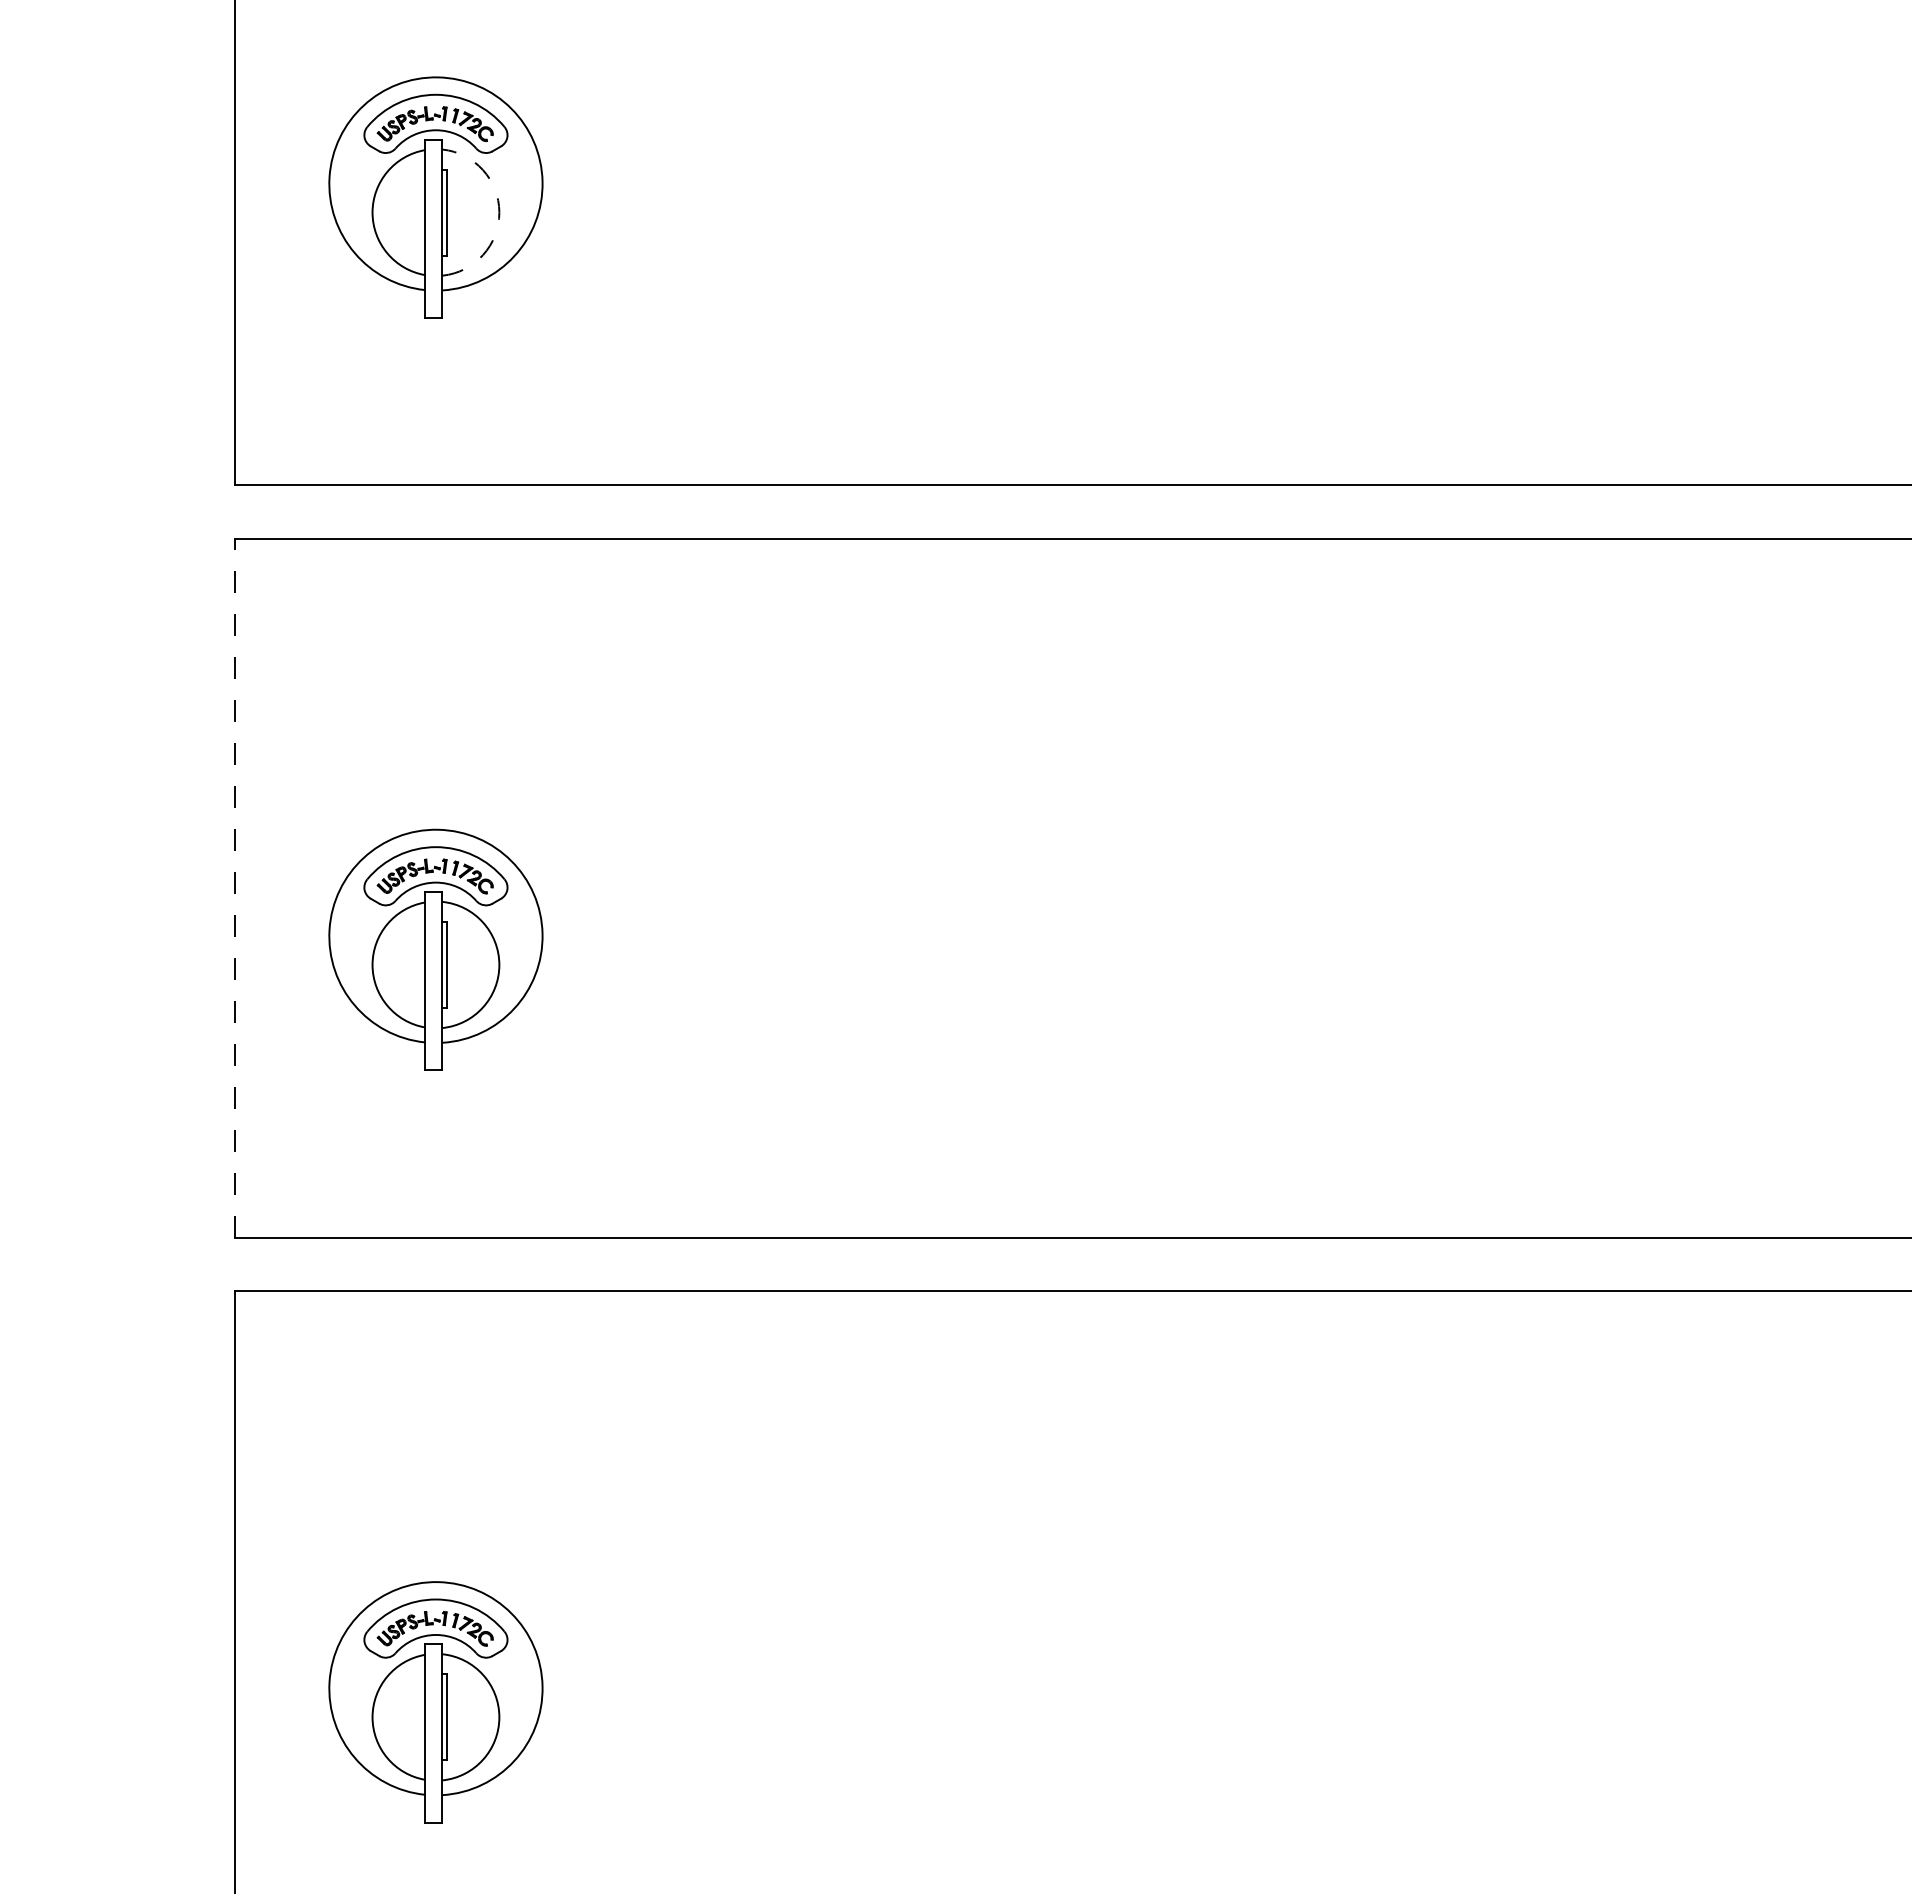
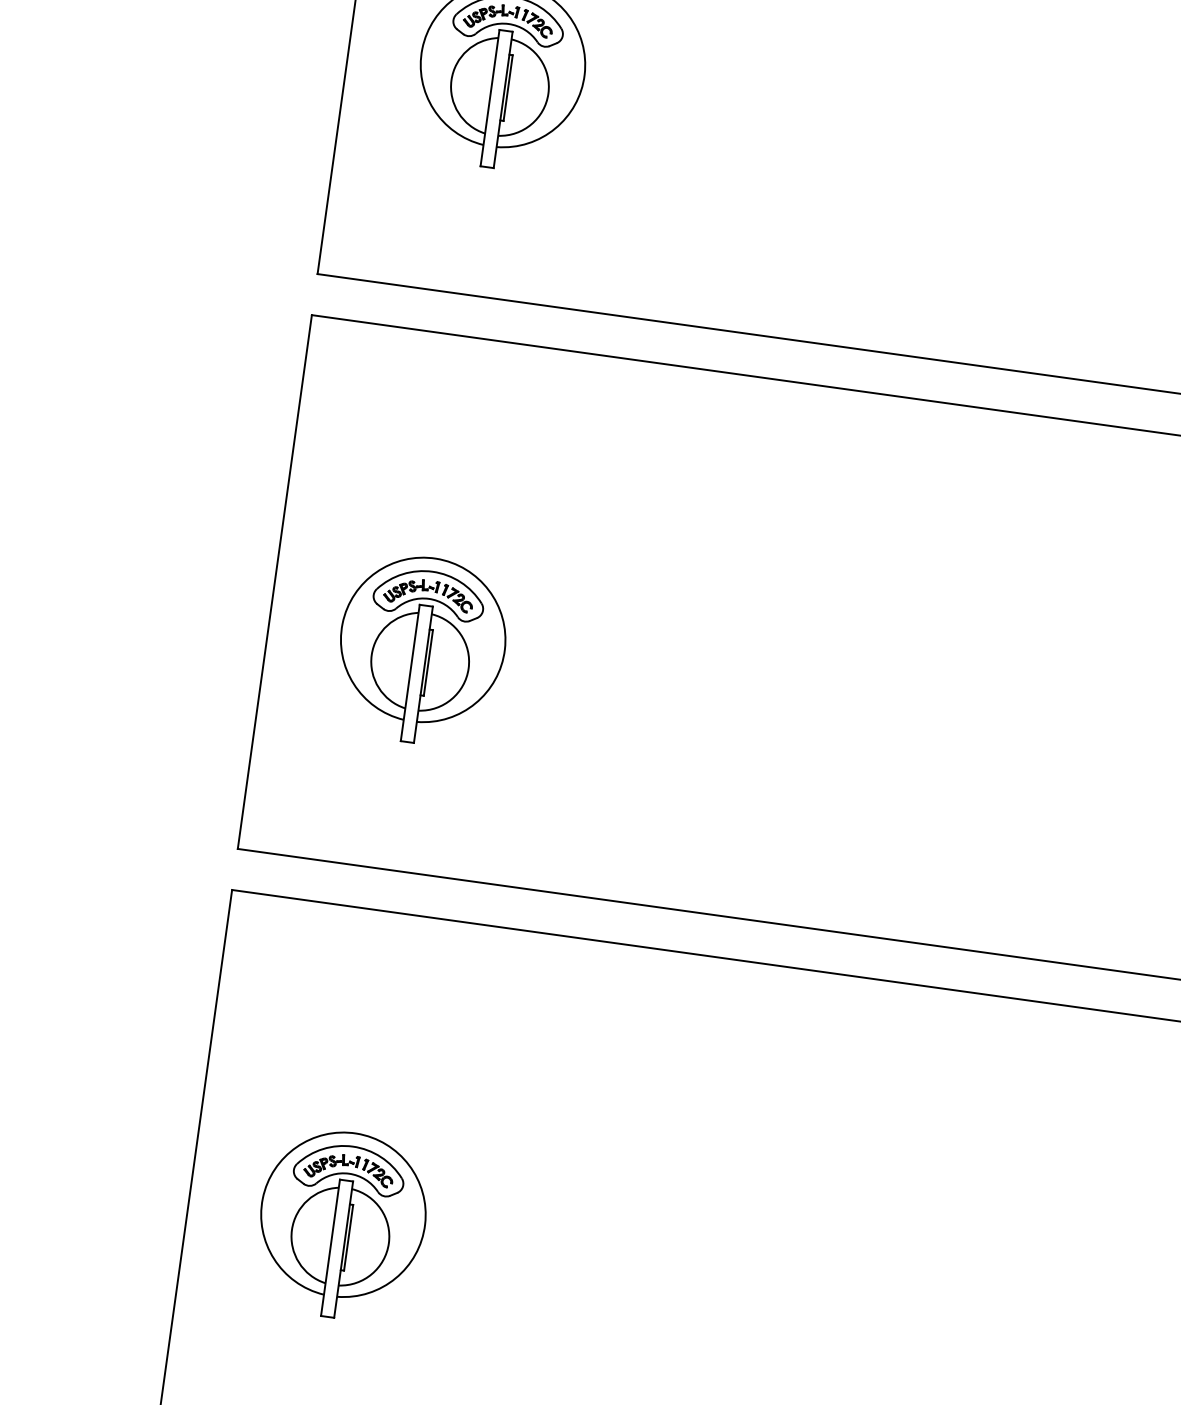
arc: (499, 212) -> (548, 93), dashed -> solid
line: (235, 887) -> (275, 581), dashed -> solid

